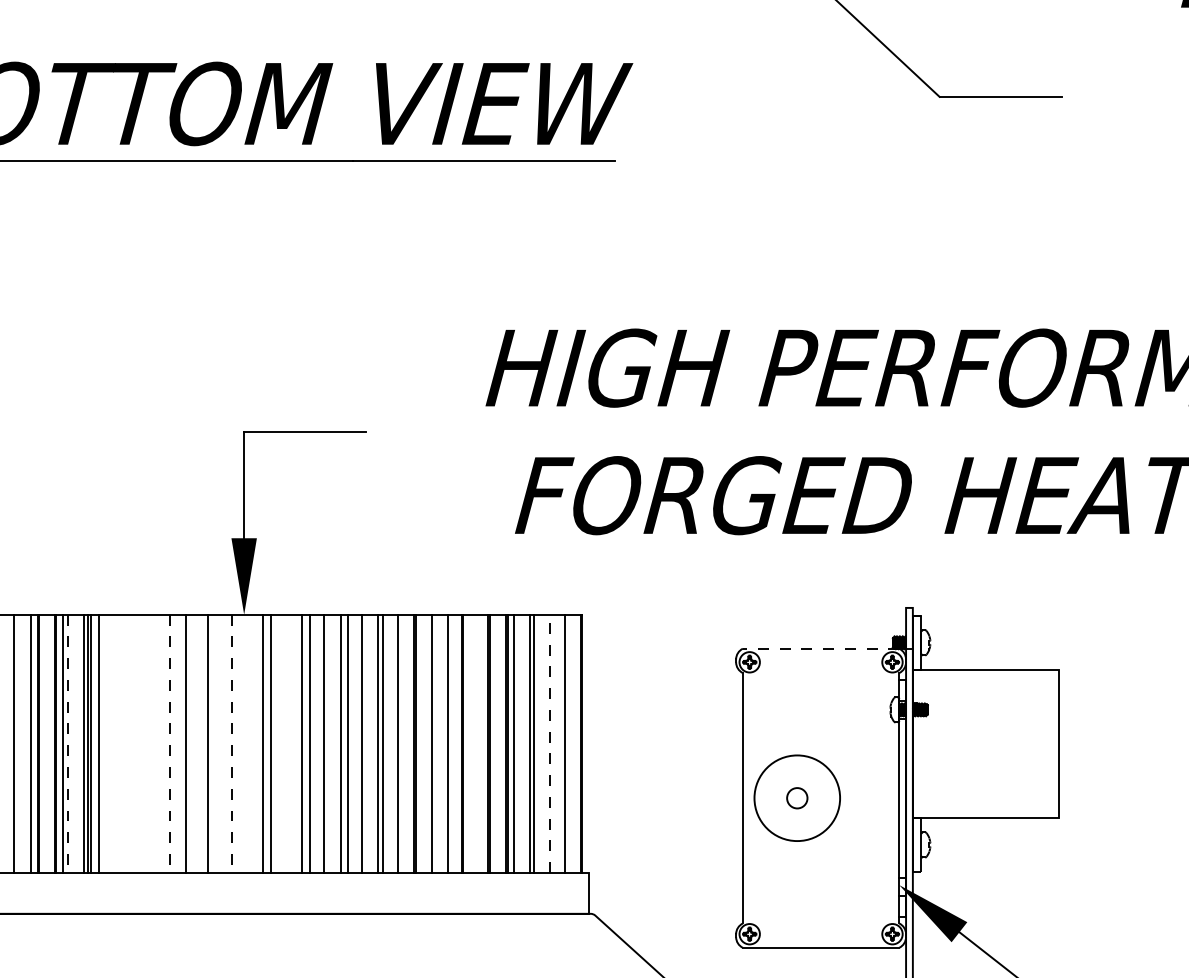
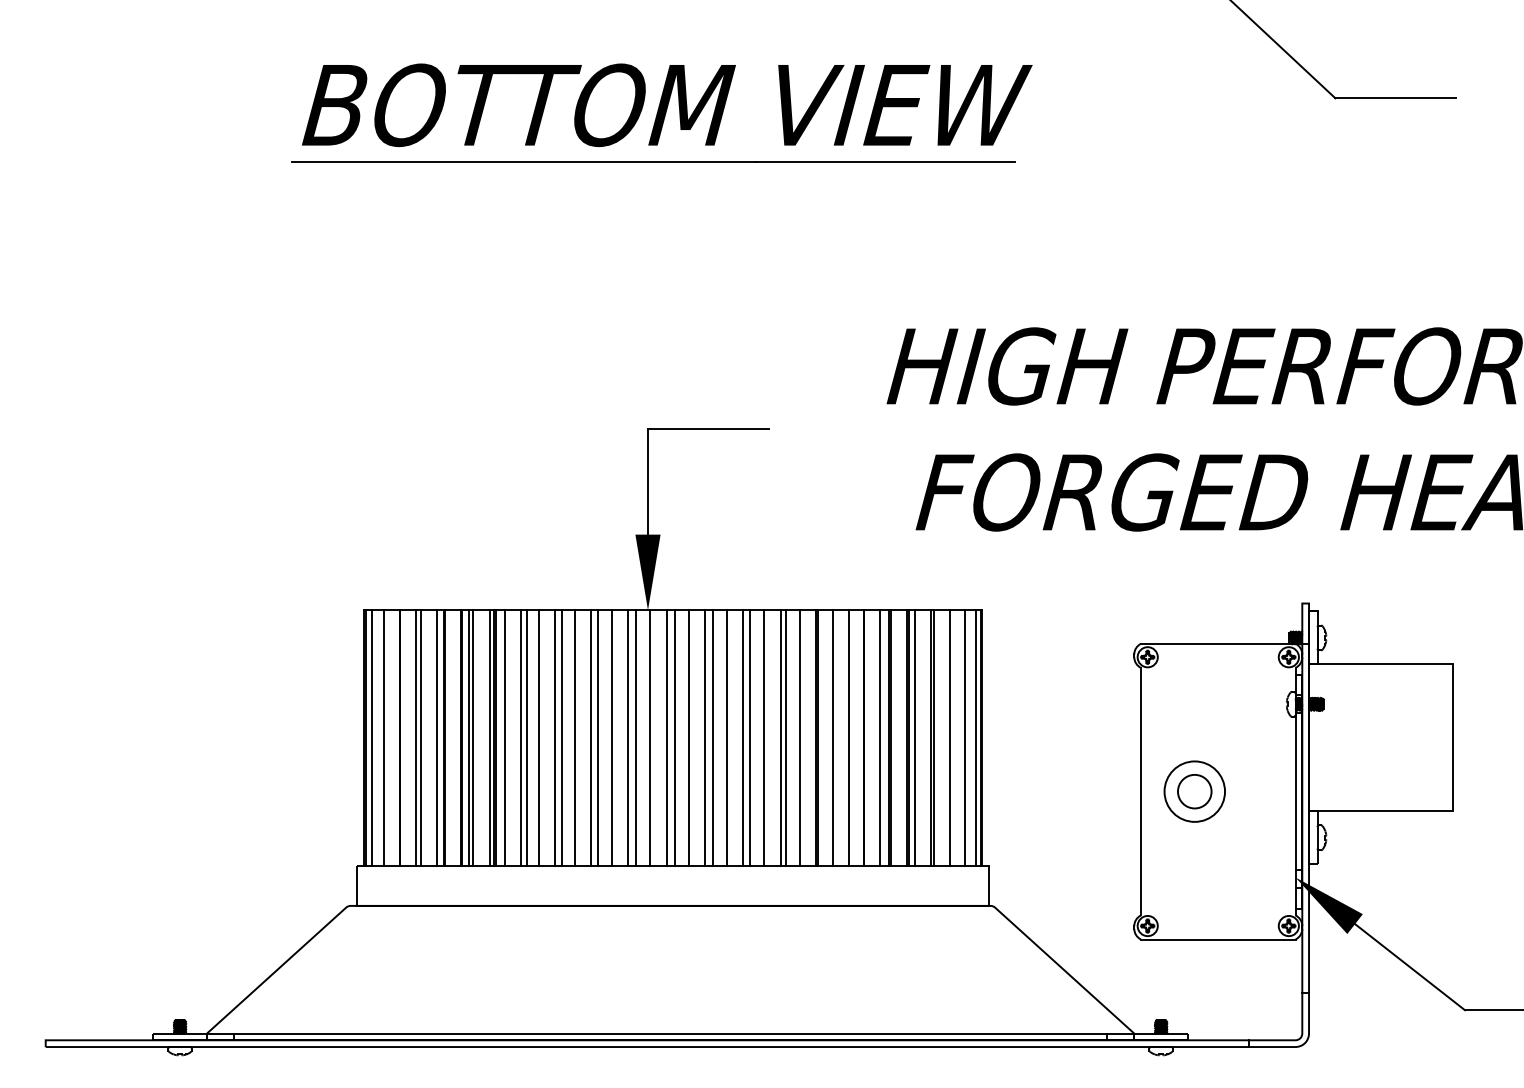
line: (820, 648) -> (1217, 643), dashed -> solid
line: (9, 743) -> (416, 737), added
line: (67, 743) -> (473, 737), dashed -> solid
line: (115, 743) -> (520, 737), added
line: (122, 743) -> (527, 737), added
line: (133, 743) -> (538, 737), added
line: (149, 743) -> (554, 737), added
line: (156, 743) -> (561, 737), added
line: (169, 743) -> (574, 737), dashed -> solid
line: (194, 743) -> (598, 737), added
line: (224, 743) -> (628, 737), added
line: (231, 743) -> (635, 737), dashed -> solid
line: (246, 743) -> (650, 737), added
line: (286, 743) -> (689, 737), added
line: (478, 743) -> (879, 737), added
line: (550, 743) -> (950, 737), dashed -> solid
line: (575, 743) -> (975, 737), added
circle: (797, 798) -> (1194, 791), size x0.71
circle: (797, 798) -> (1194, 791), size x1.67

